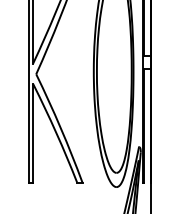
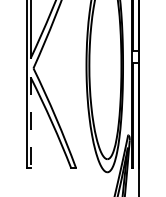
line: (33, 133) -> (30, 122), solid -> dashed

